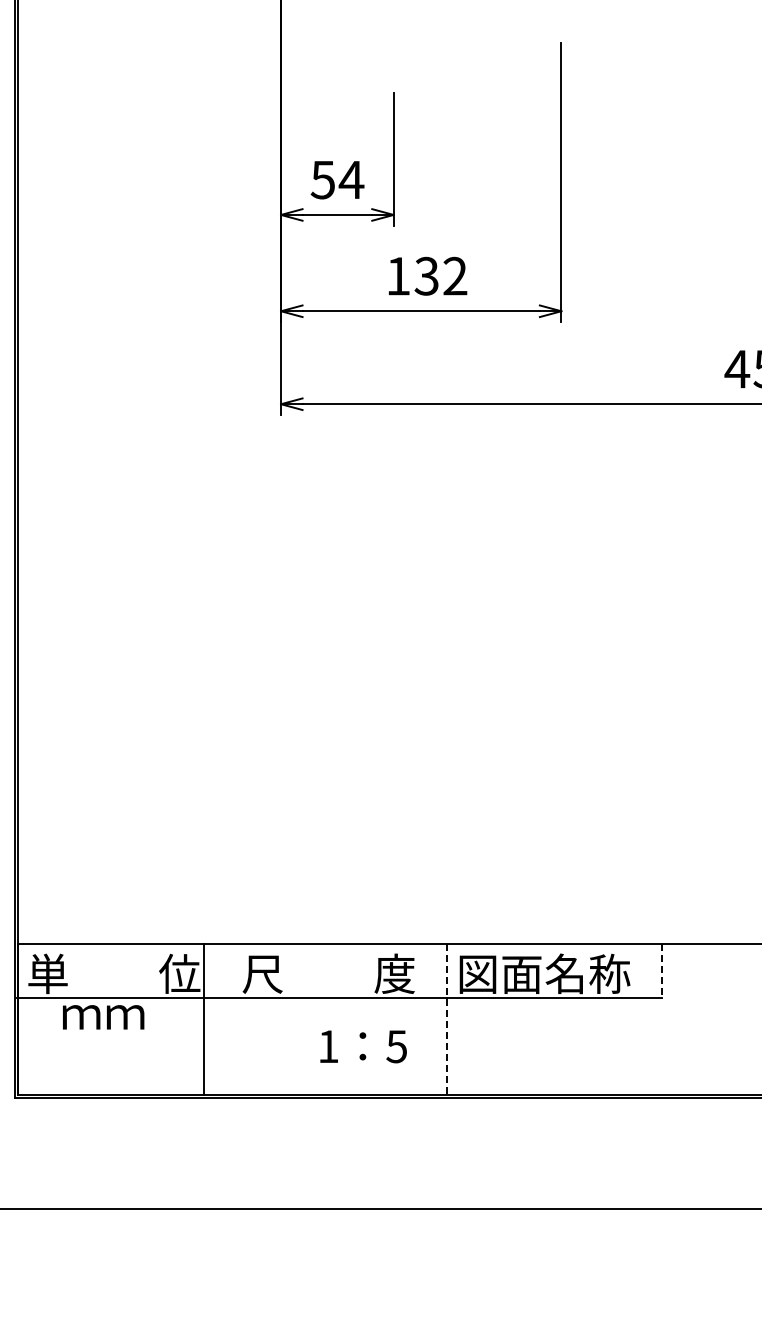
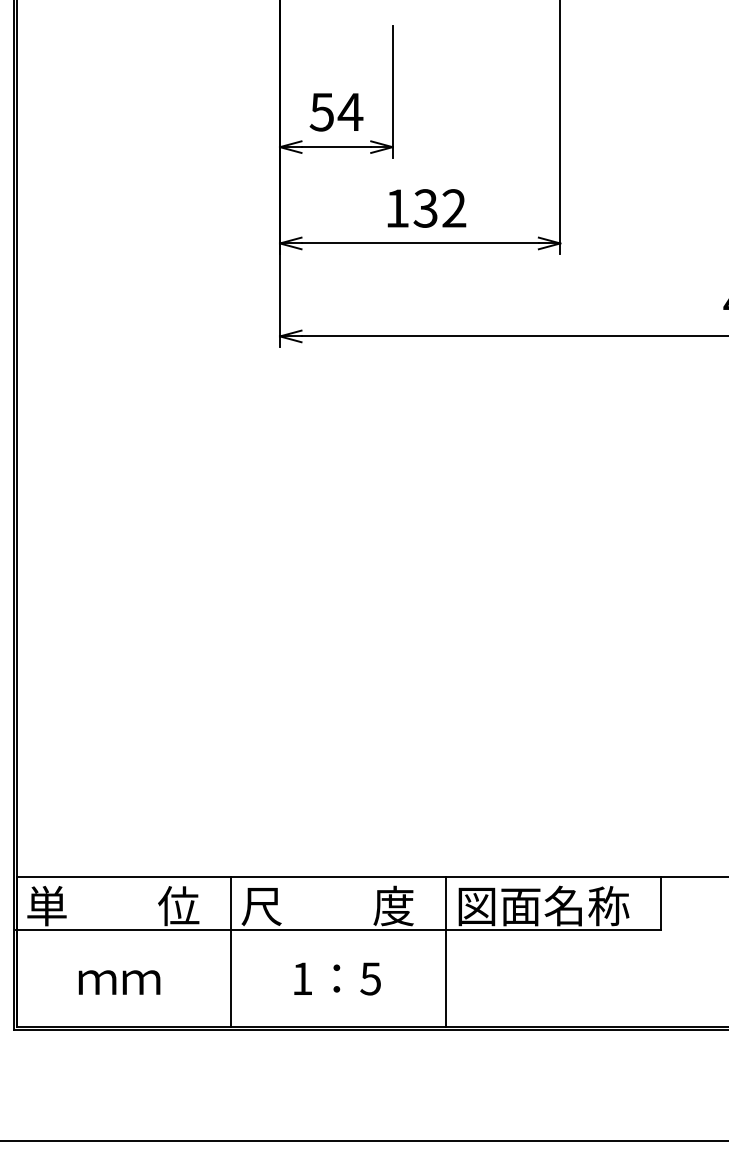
line: (662, 971) -> (661, 903), dashed -> solid
text: (103, 1017) -> (119, 982), moved
line: (204, 1019) -> (231, 951), moved
line: (447, 1020) -> (446, 952), dashed -> solid
text: (363, 1046) -> (337, 978), moved

